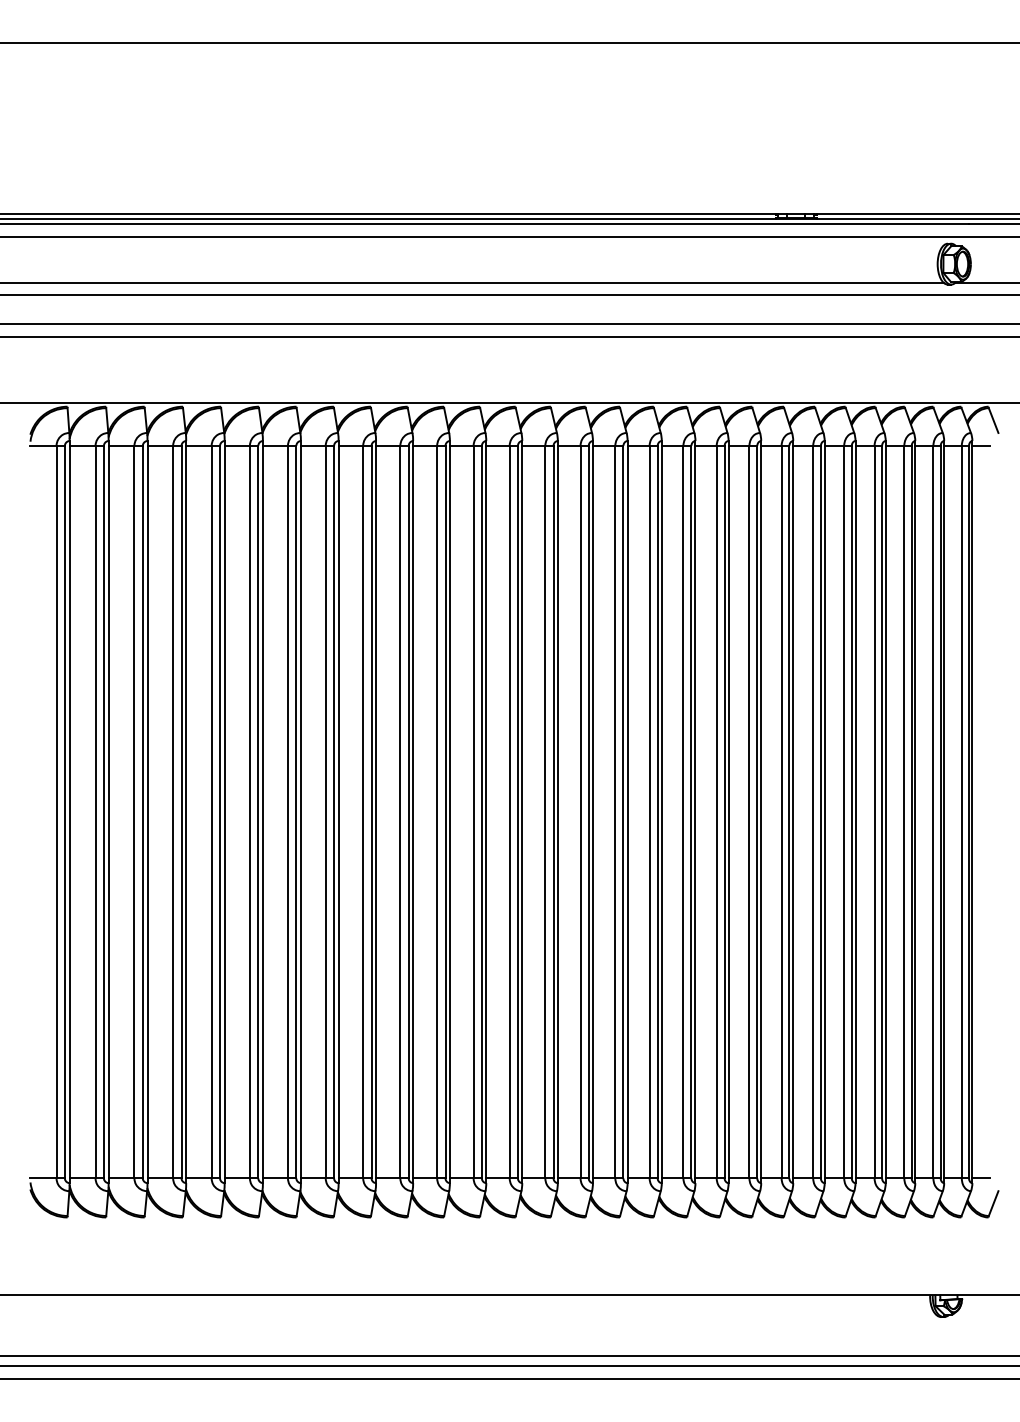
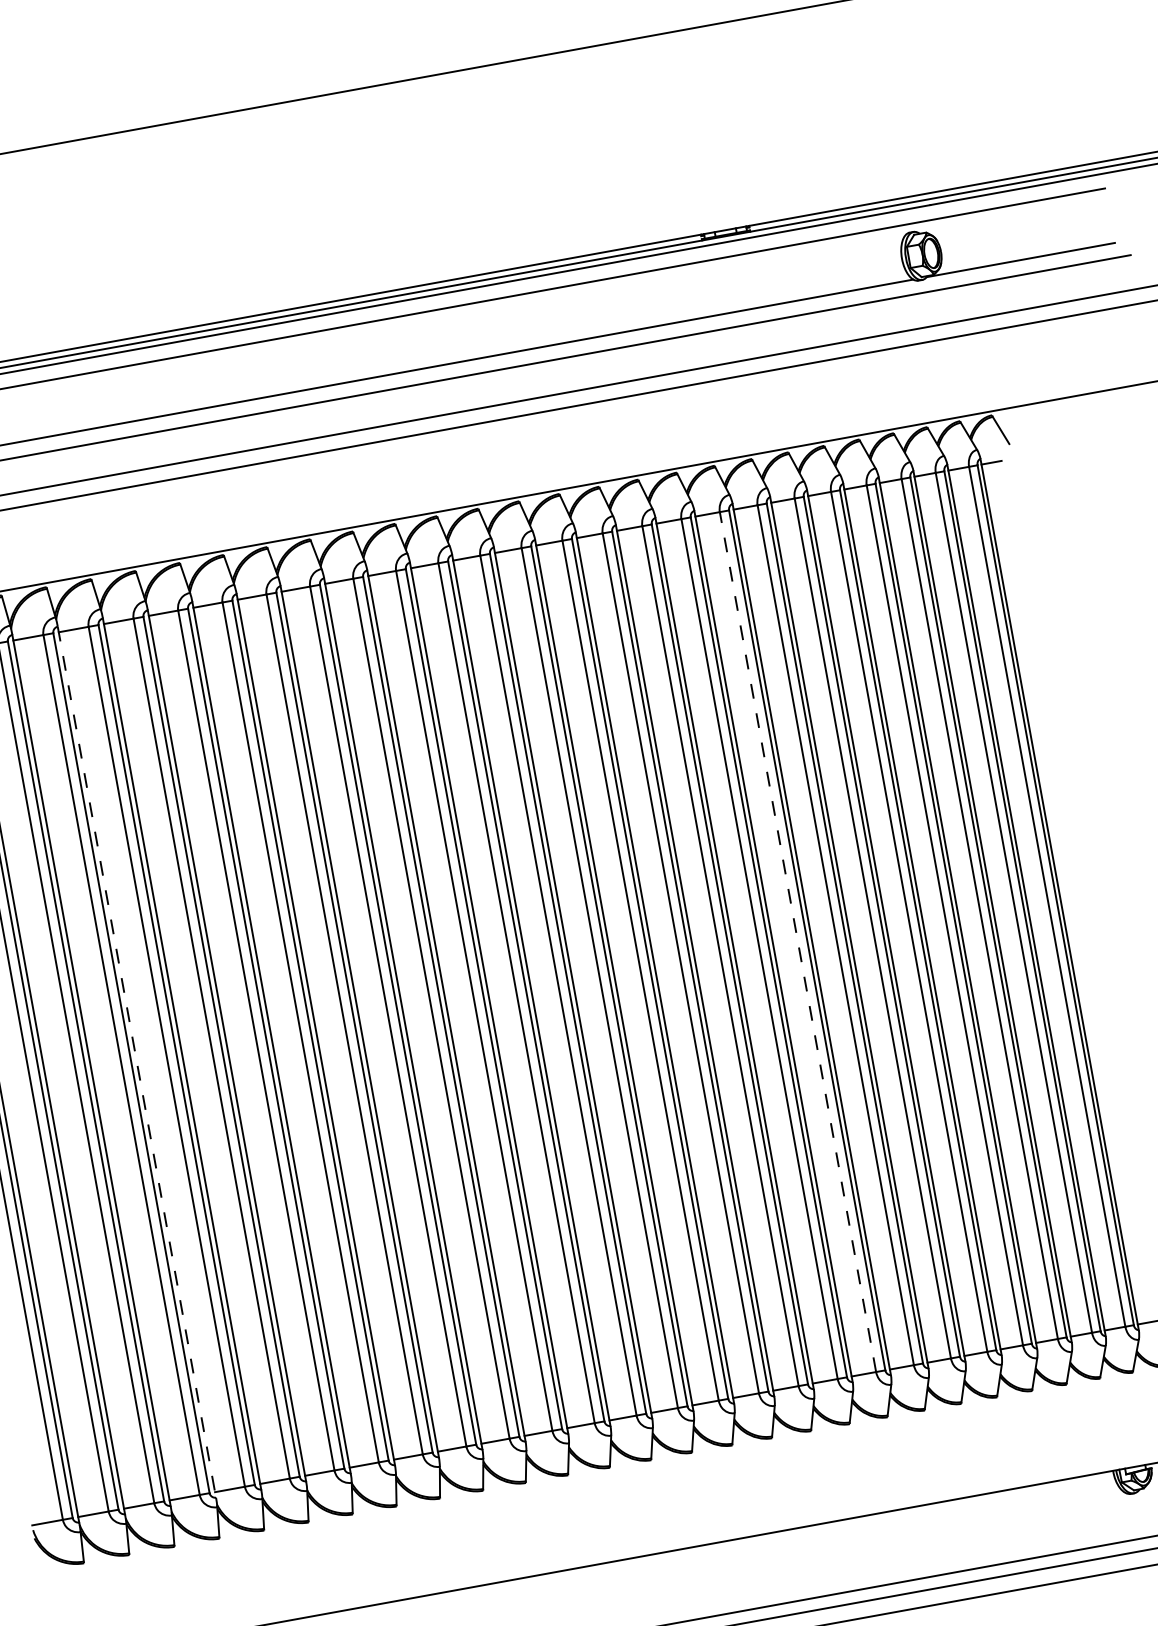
line: (749, 811) -> (797, 941), solid -> dashed
line: (186, 812) -> (137, 1062), solid -> dashed

